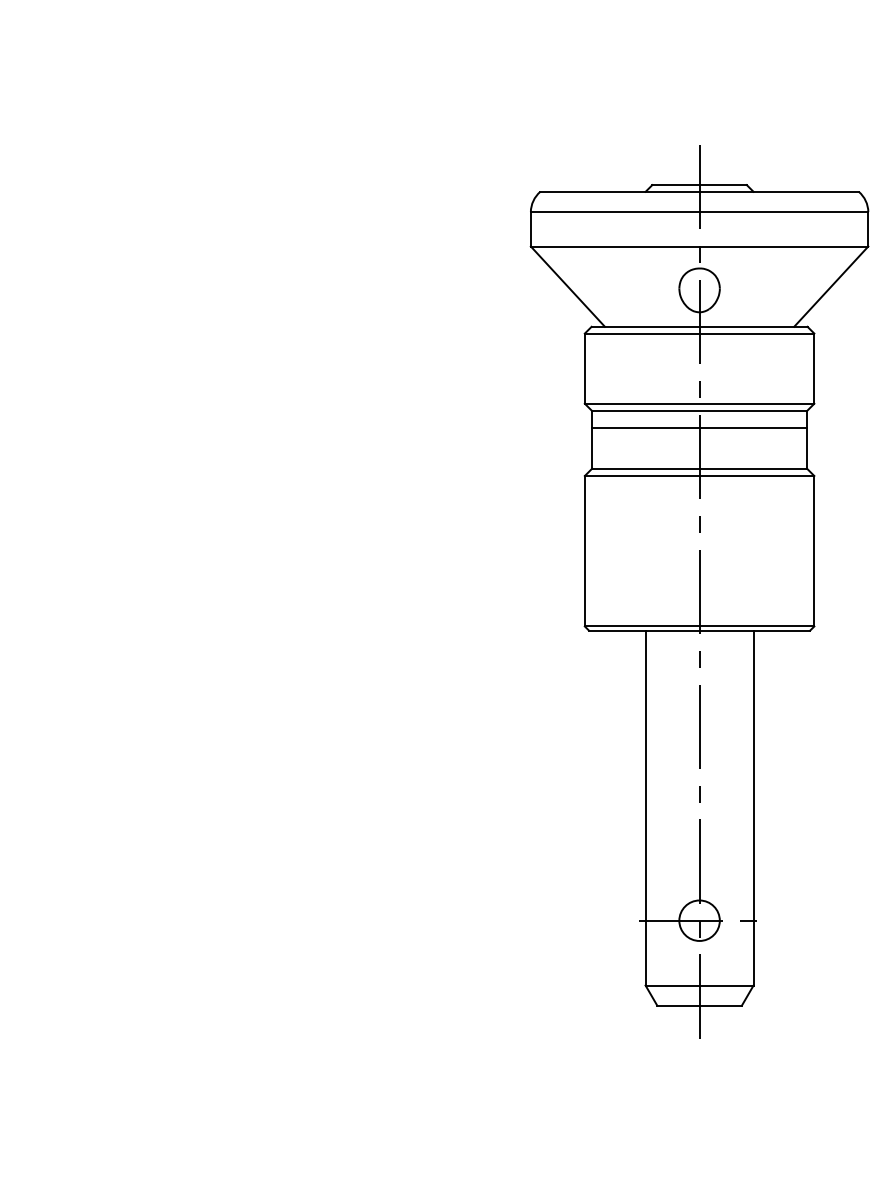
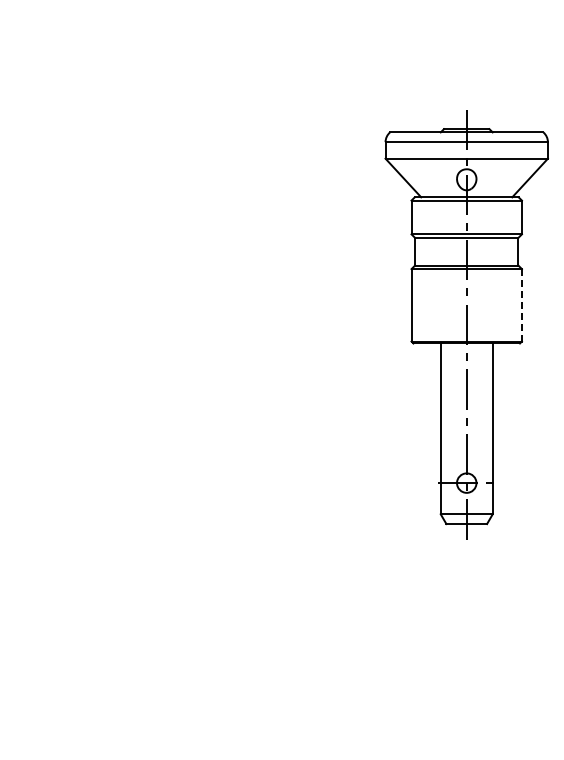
line: (699, 428) -> (466, 246), removed
line: (813, 549) -> (521, 304), solid -> dashed

